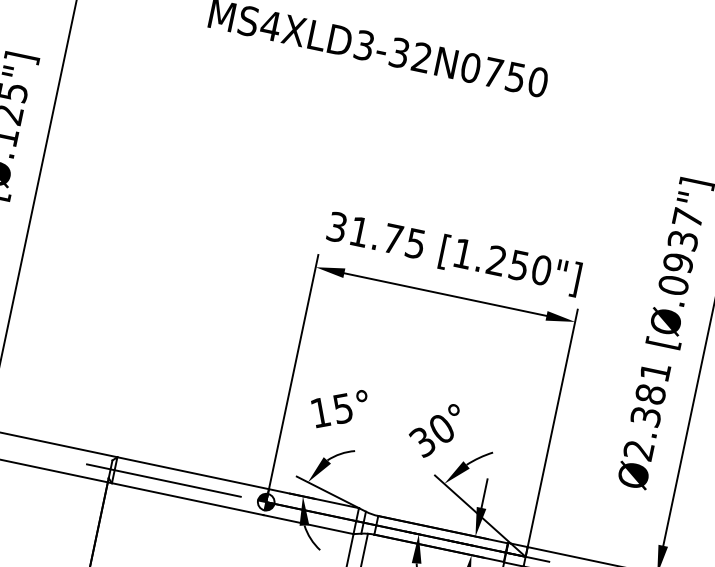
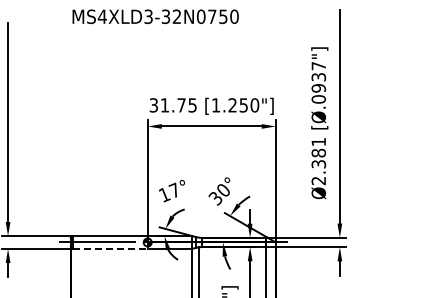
text: (340, 407) -> (173, 190), 15° -> 17°
line: (188, 498) -> (110, 248), solid -> dashed

